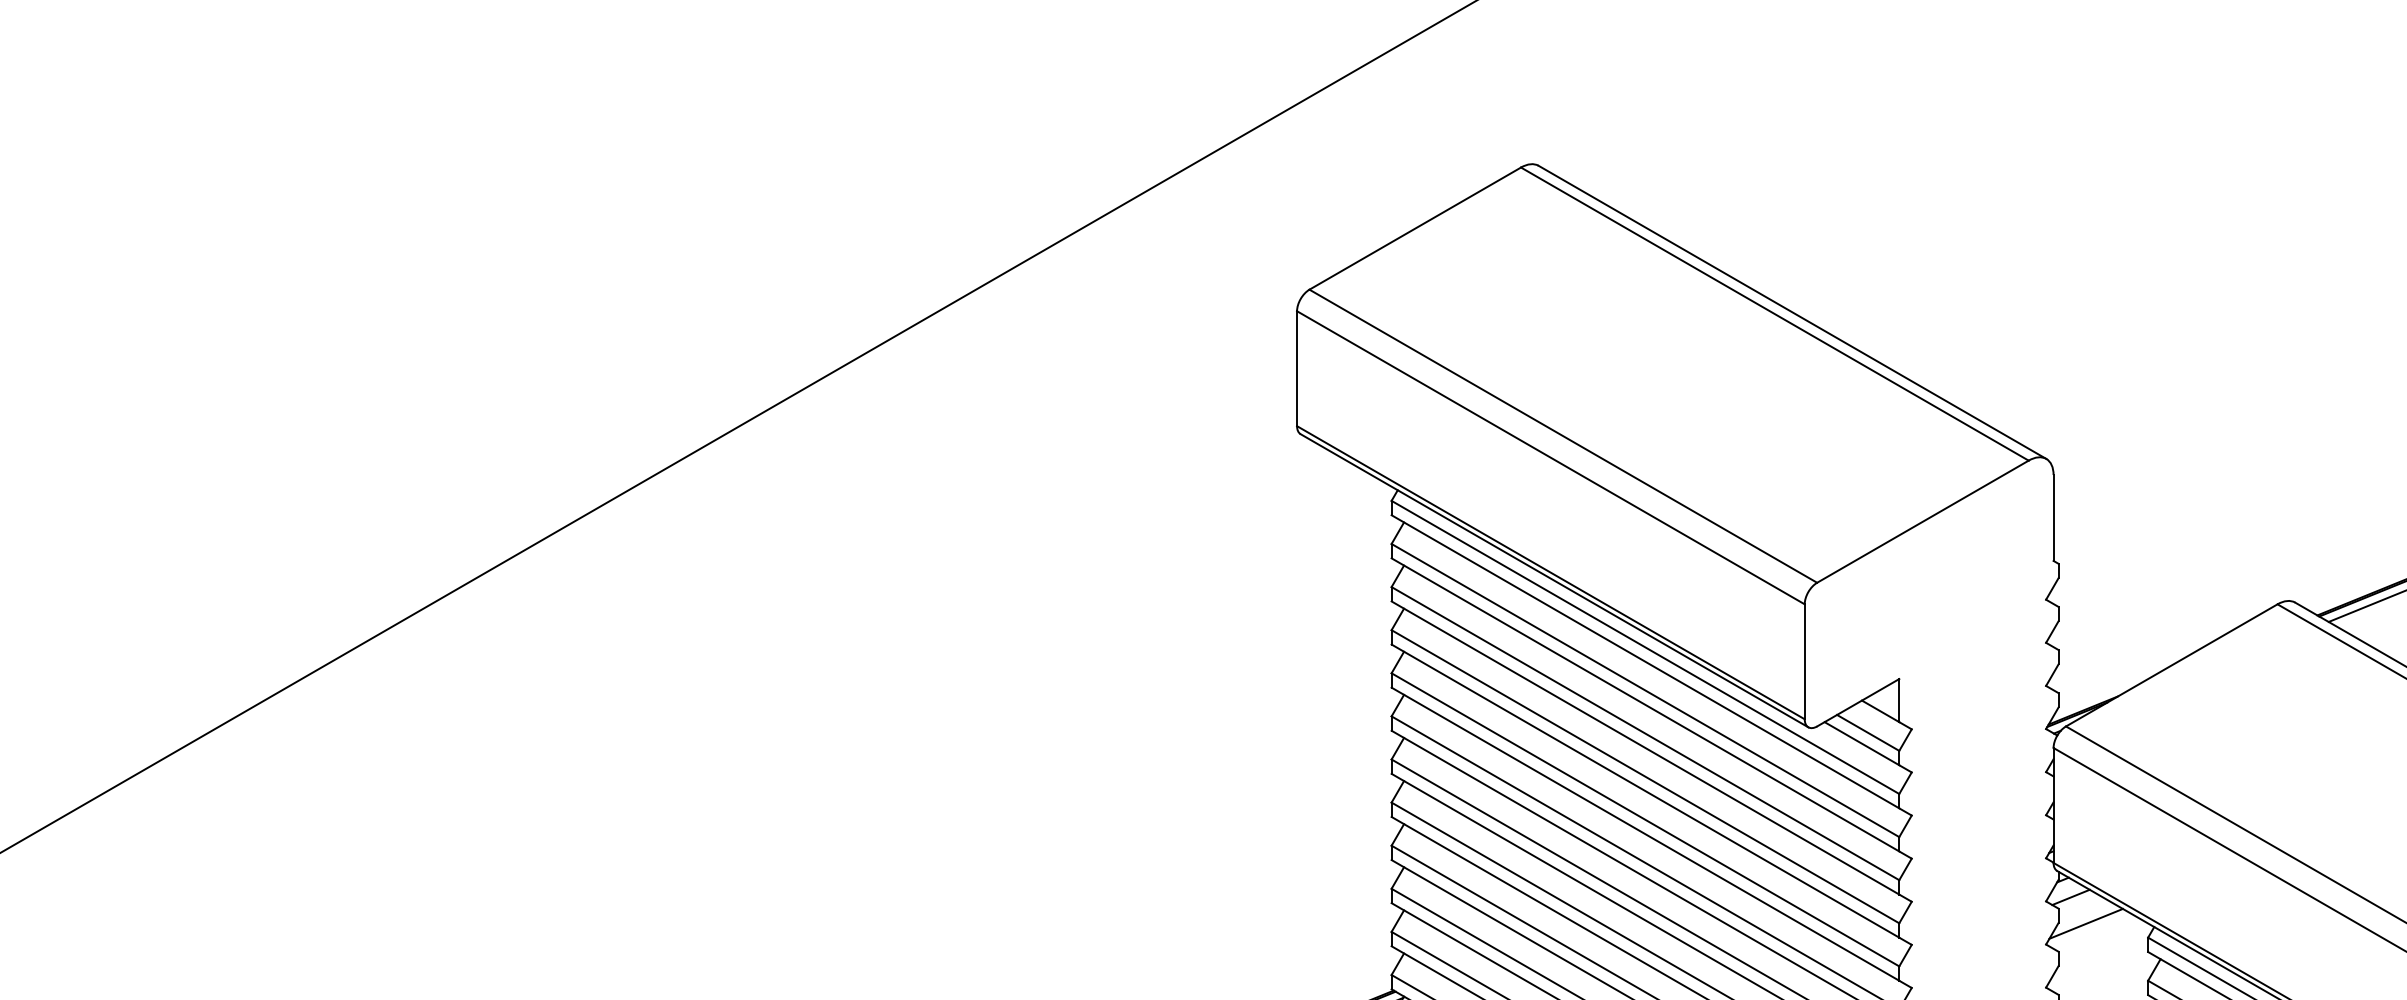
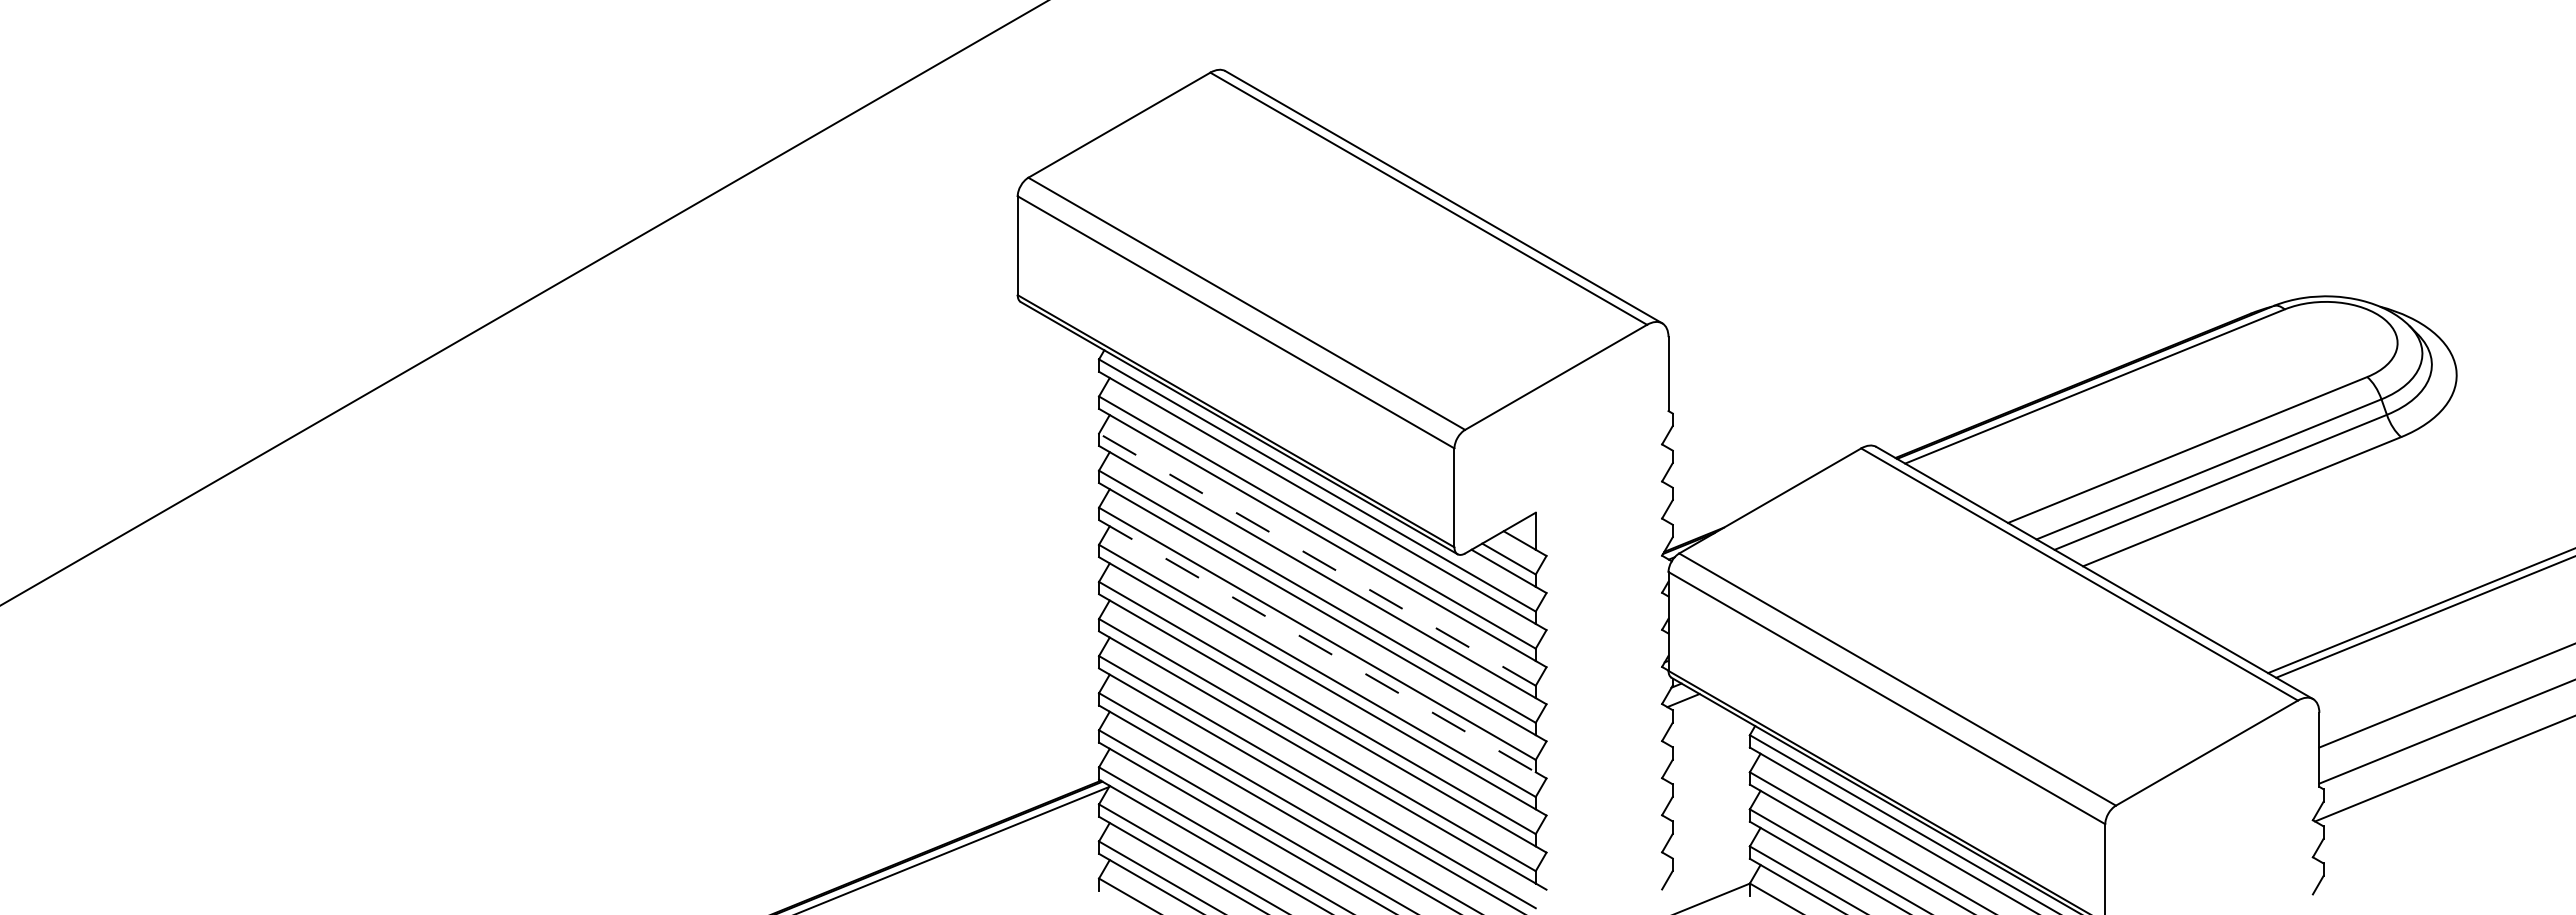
line: (1645, 733) -> (1317, 559), solid -> dashed
line: (1645, 834) -> (1317, 646), solid -> dashed
line: (2086, 924) -> (1696, 723), removed

